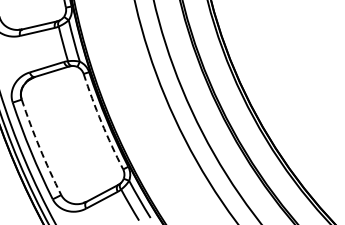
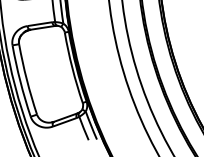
arc: (101, 122) -> (72, 68), dashed -> solid
arc: (39, 148) -> (26, 80), dashed -> solid

